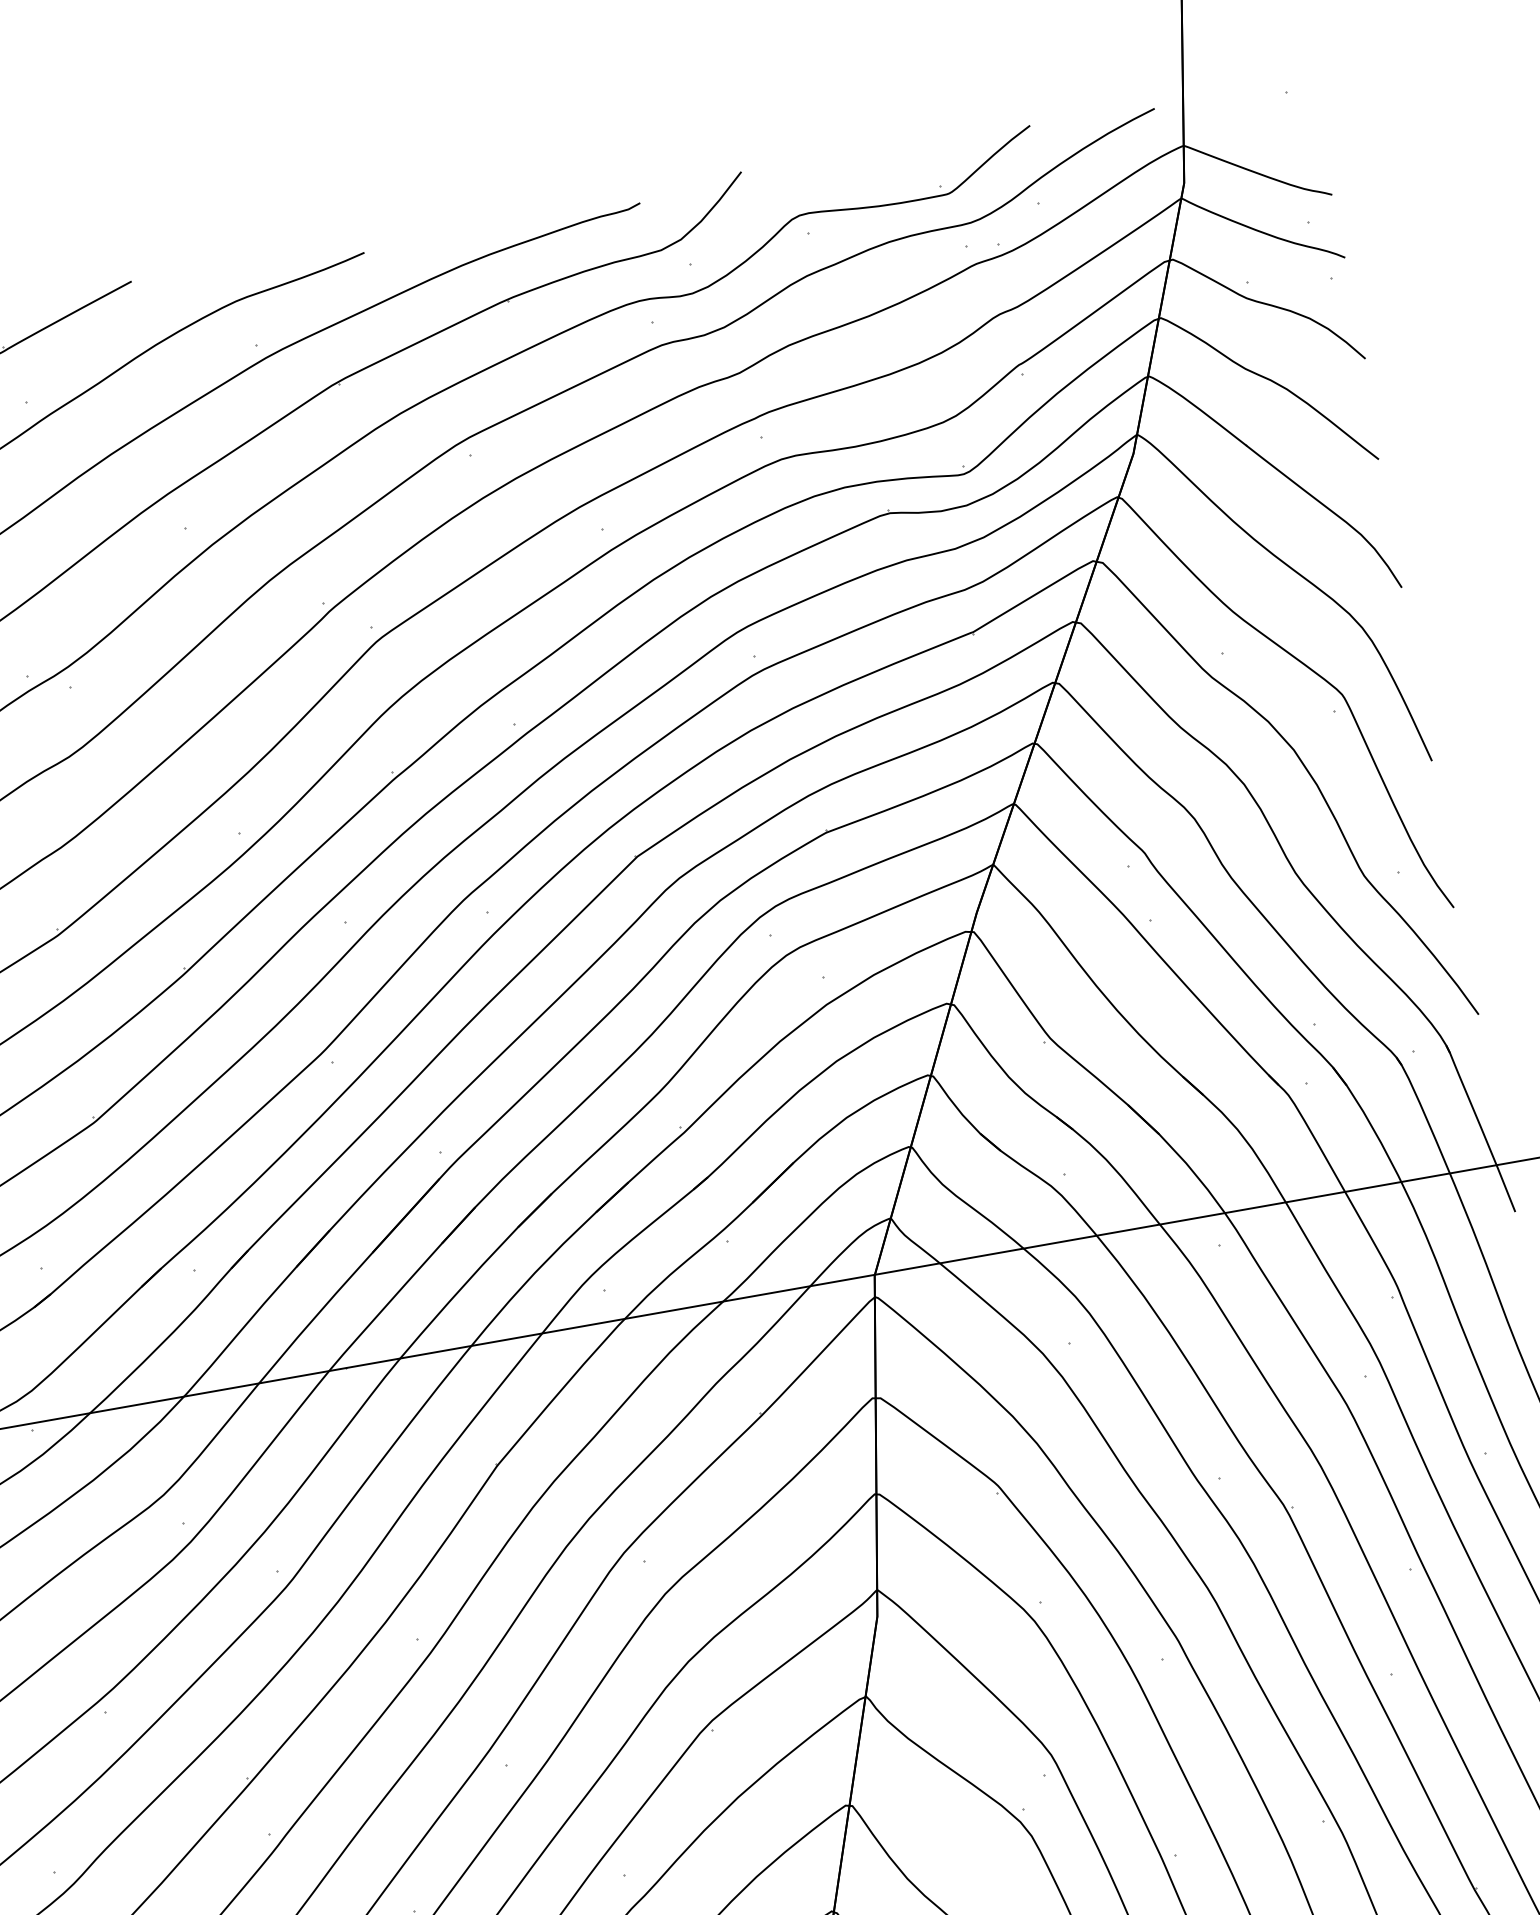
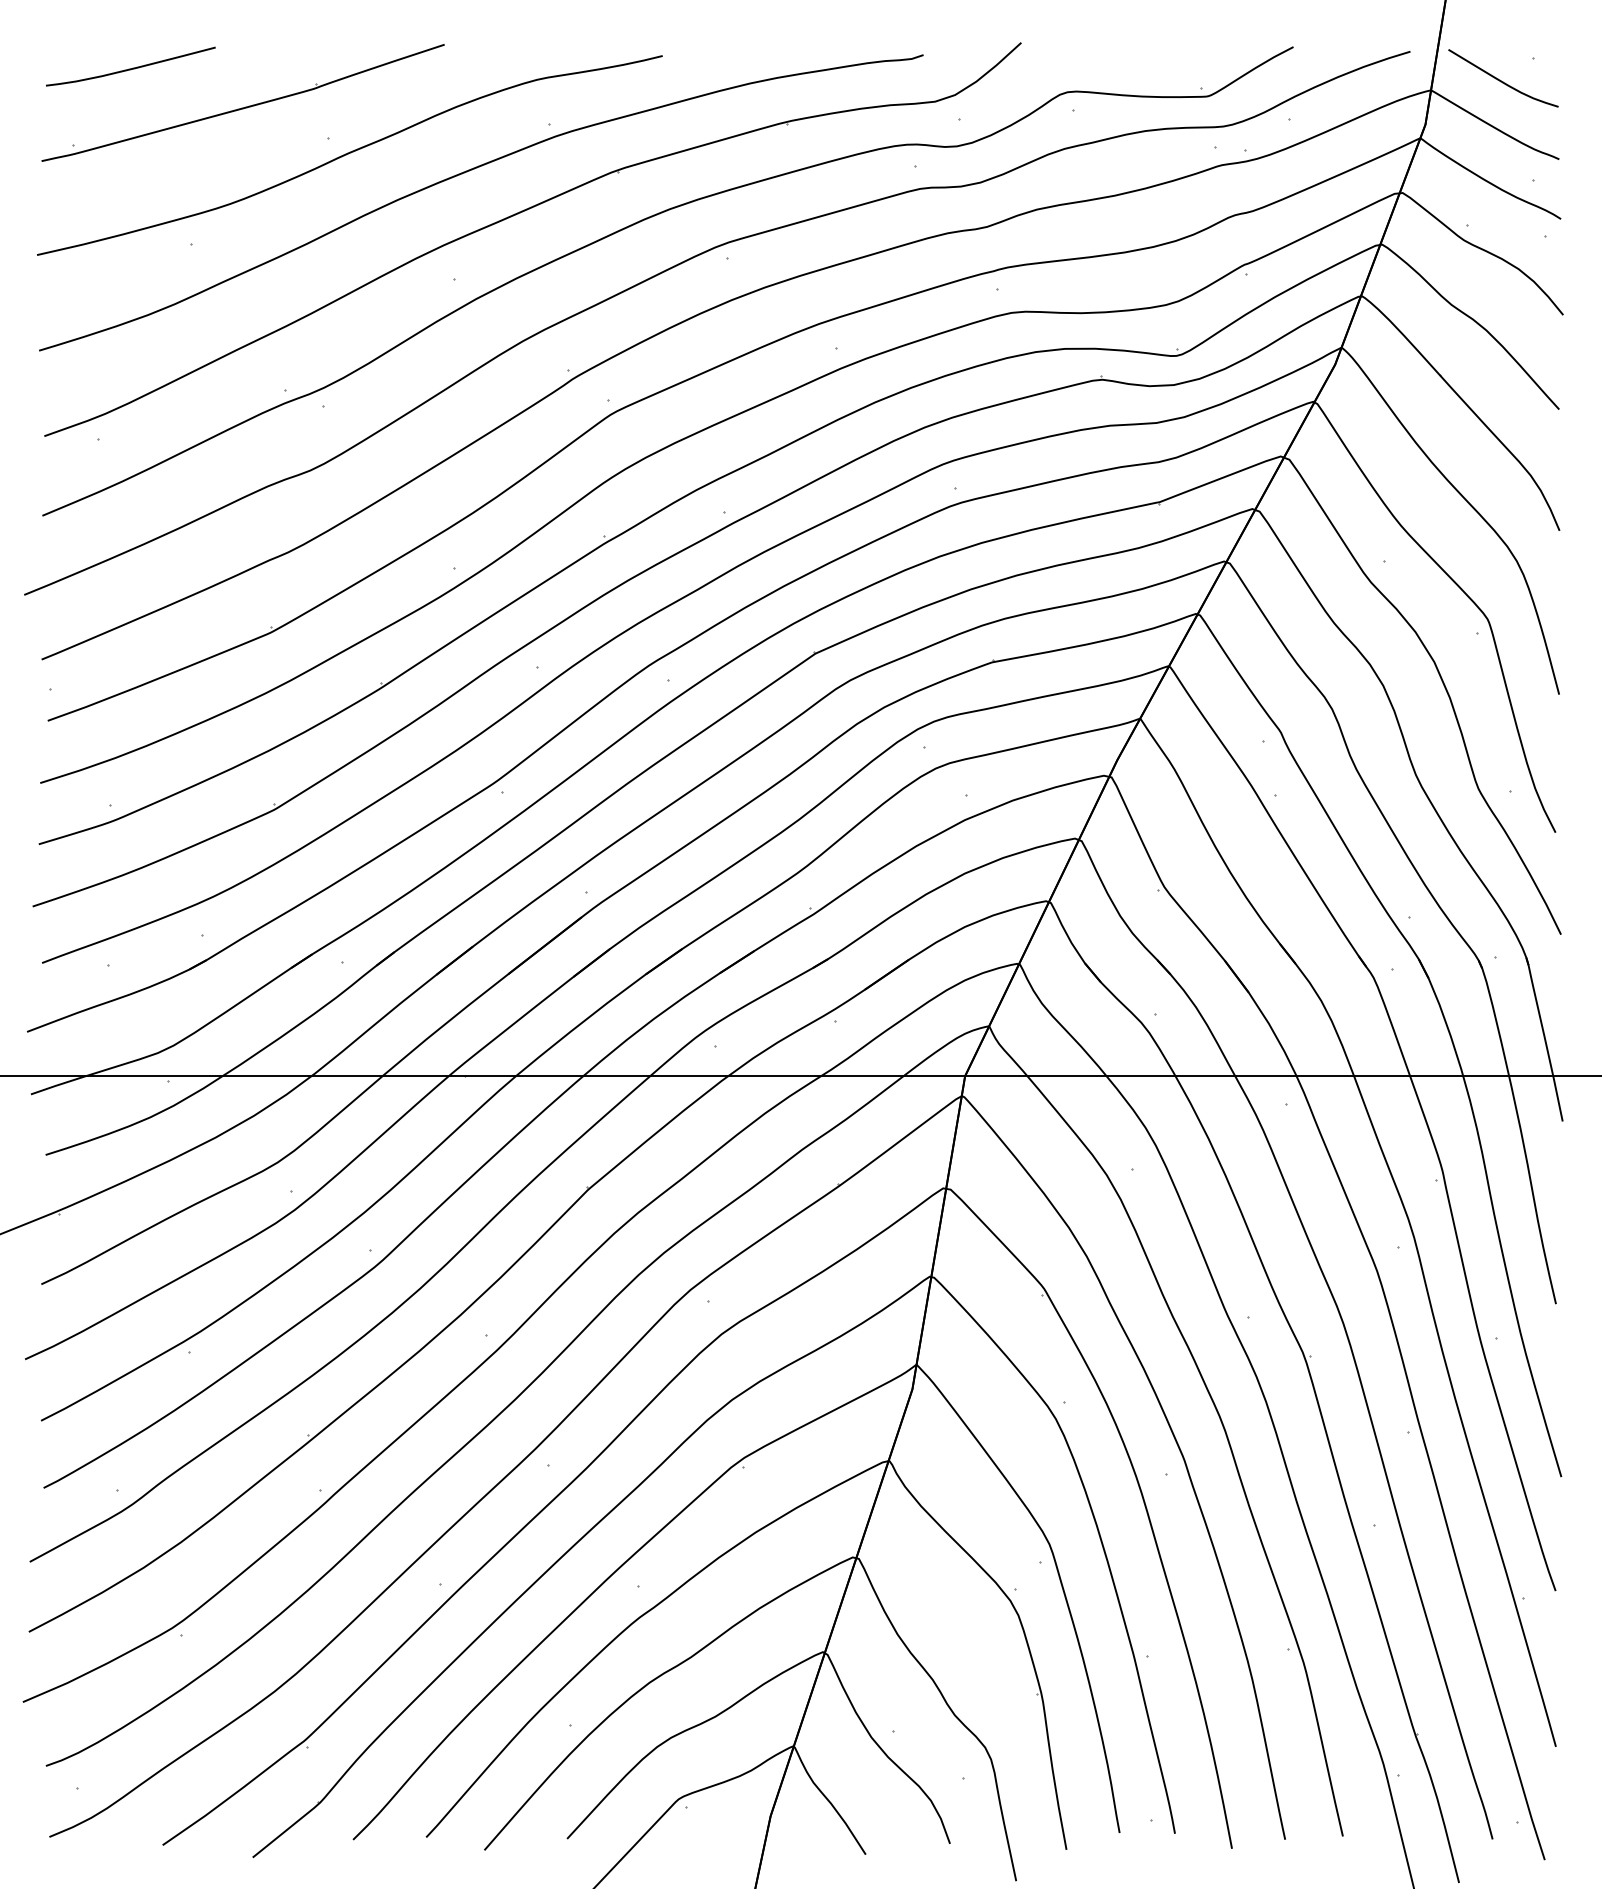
curve: (1256, 122) -> (1501, 80), added

